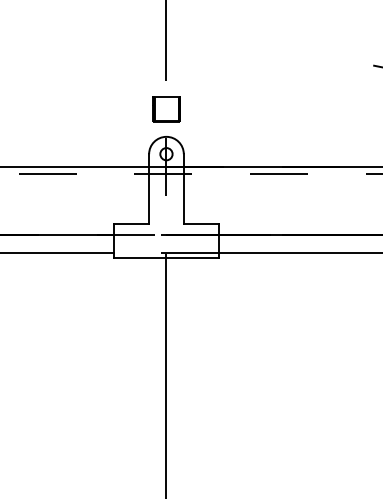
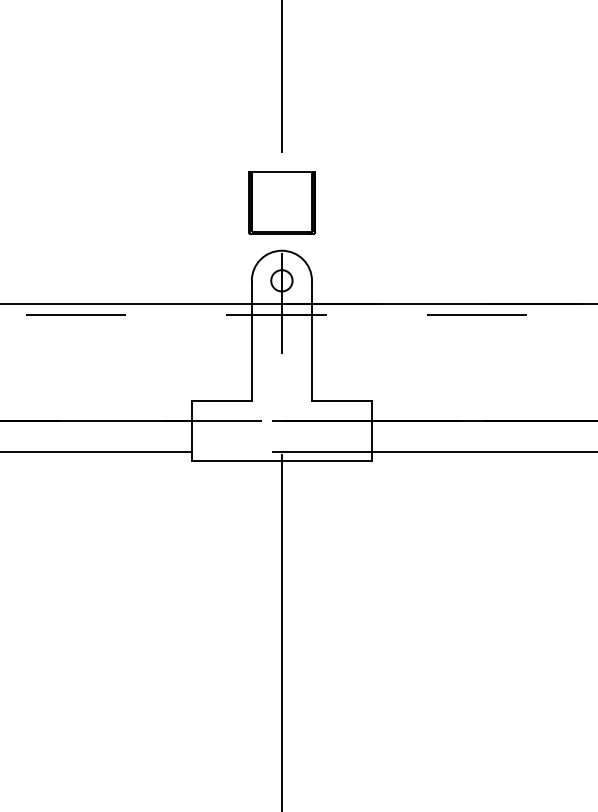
part: (166, 108) -> (281, 201), size x1.43

